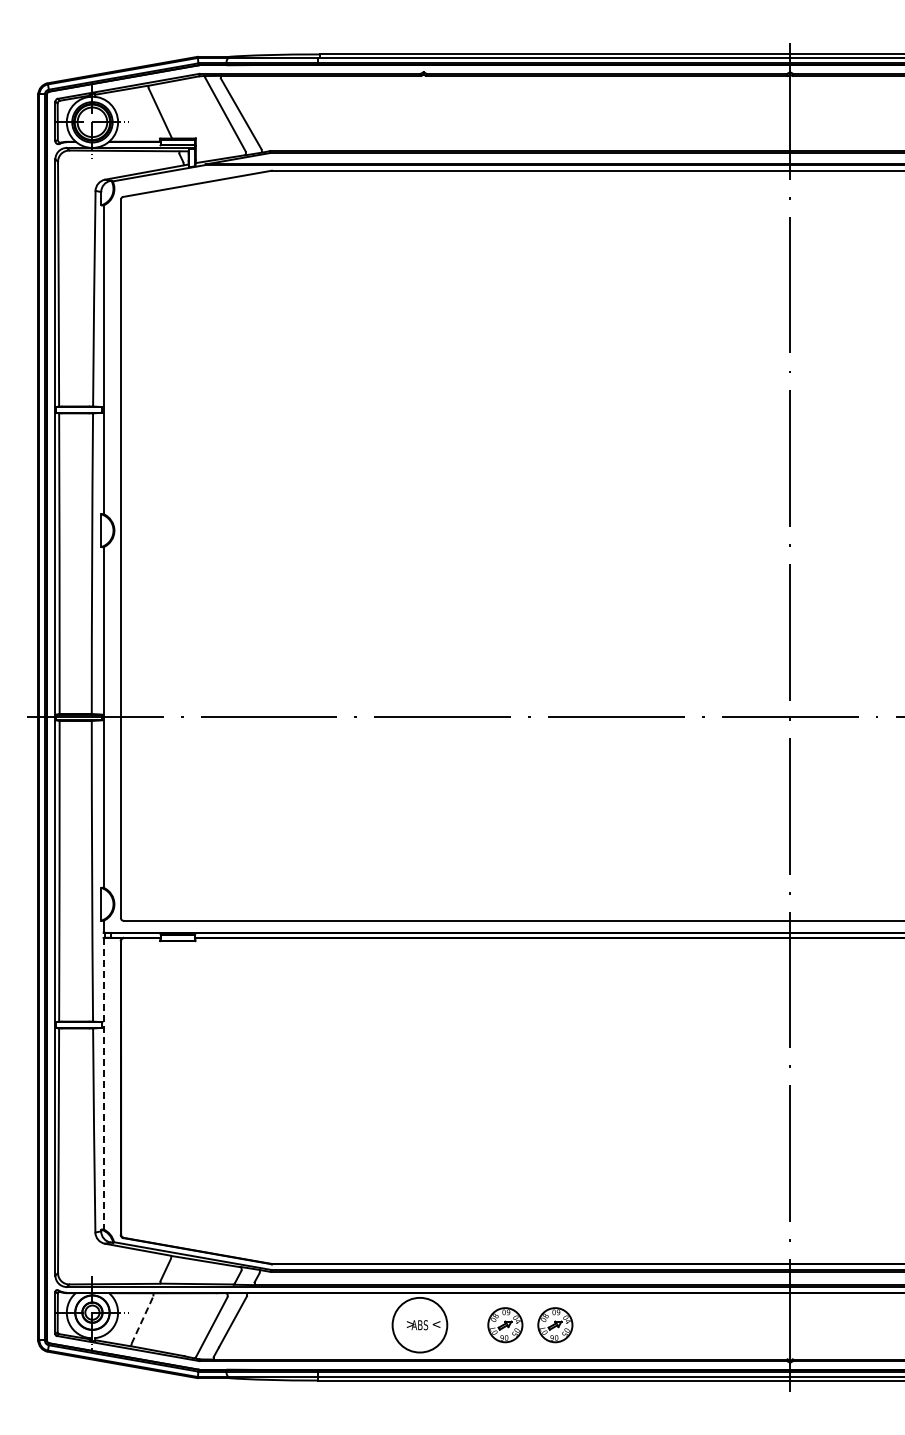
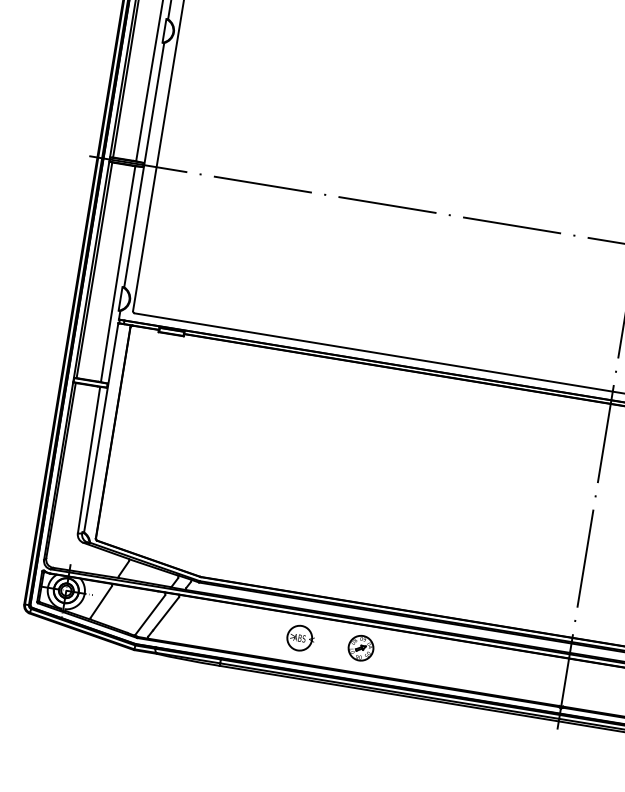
line: (103, 1083) -> (101, 427), dashed -> solid
line: (142, 1319) -> (101, 601), dashed -> solid
circle: (419, 1325) -> (299, 638), size x0.62
part: (555, 1325) -> (396, 654), removed

